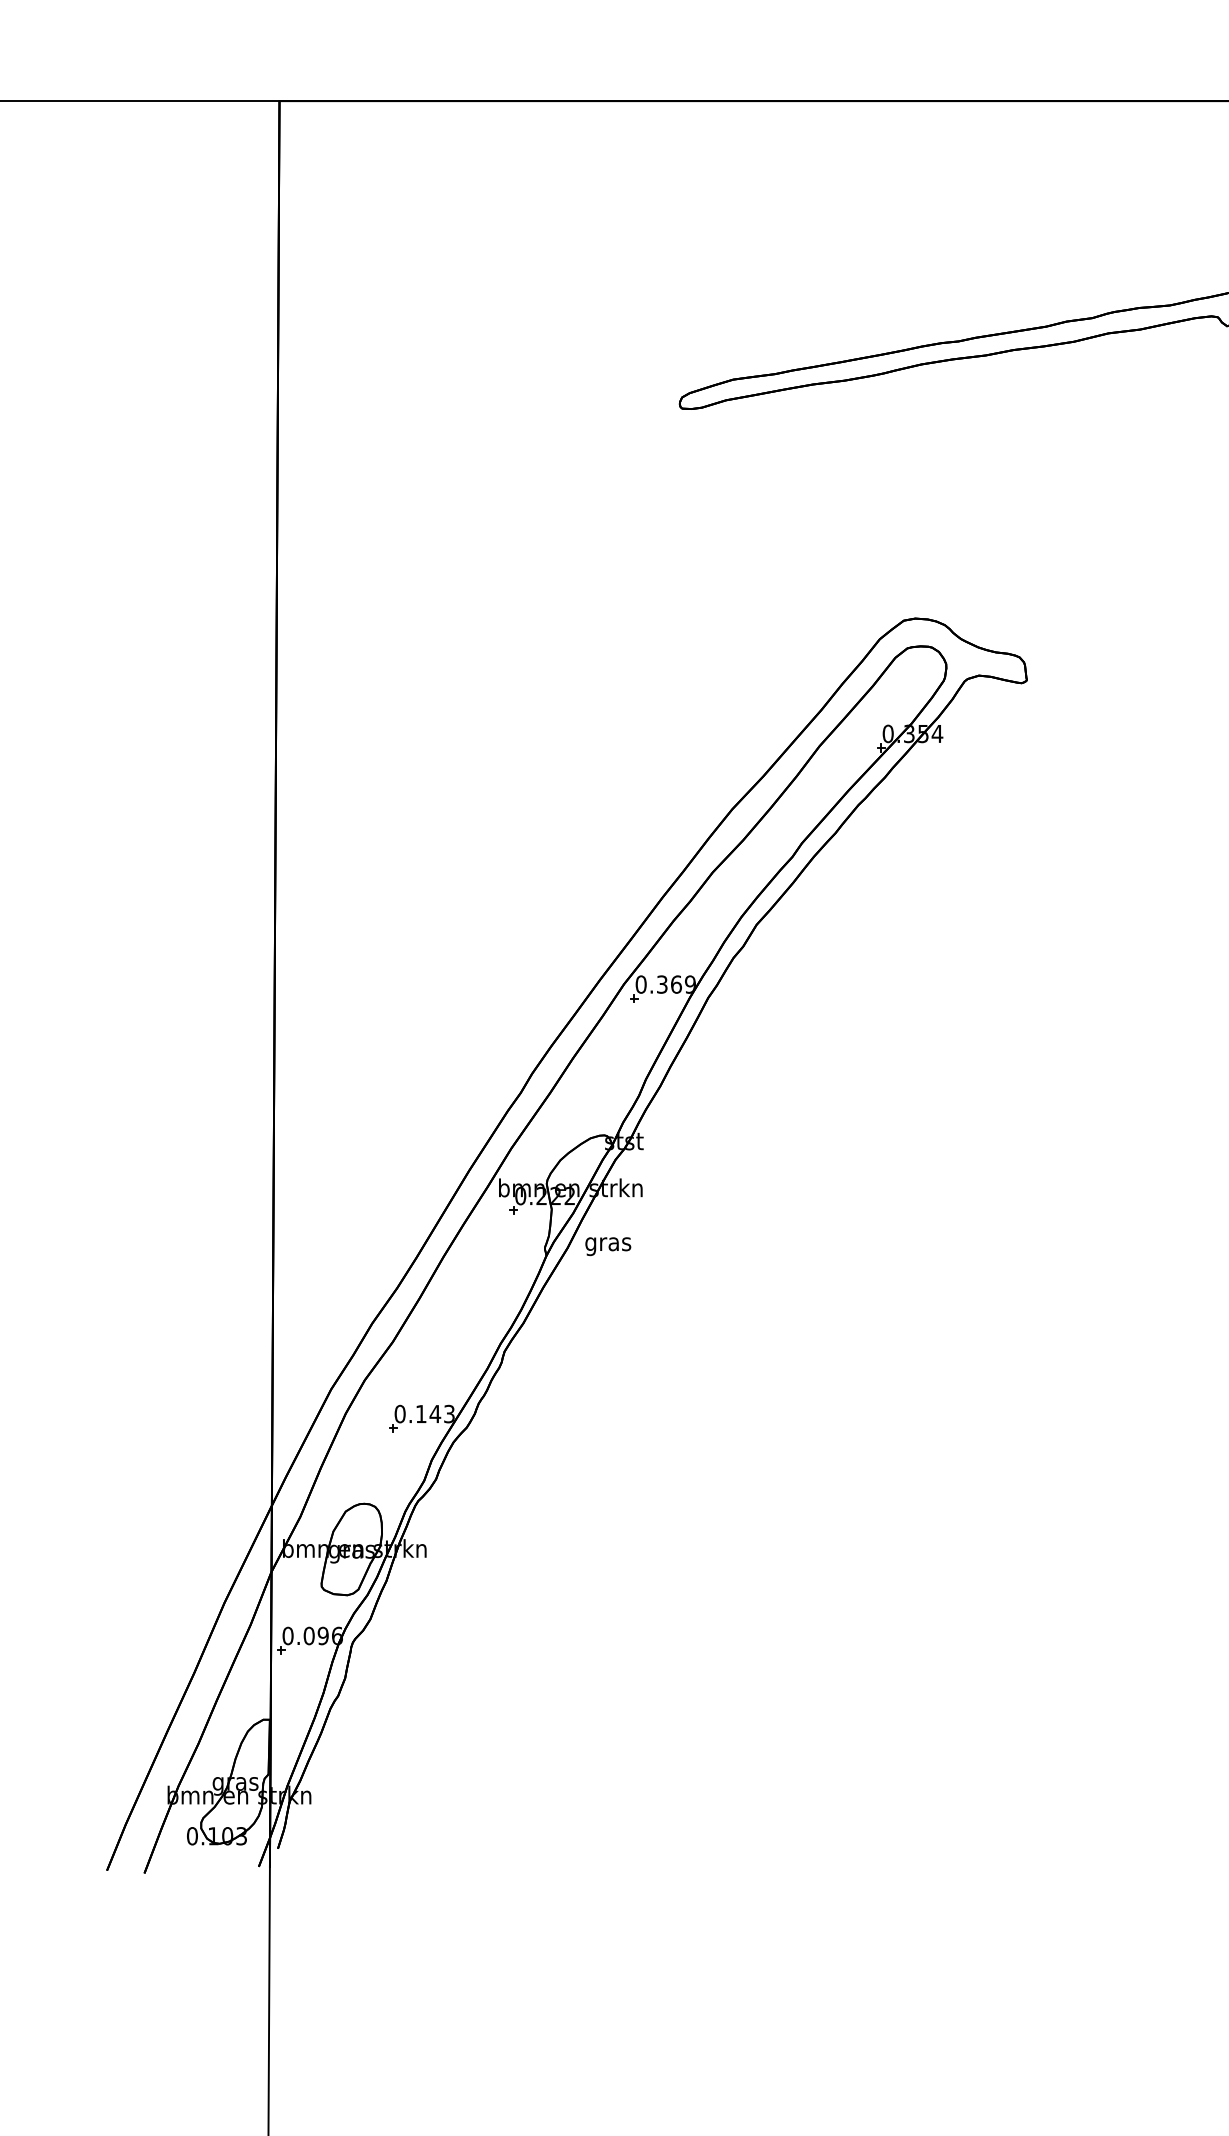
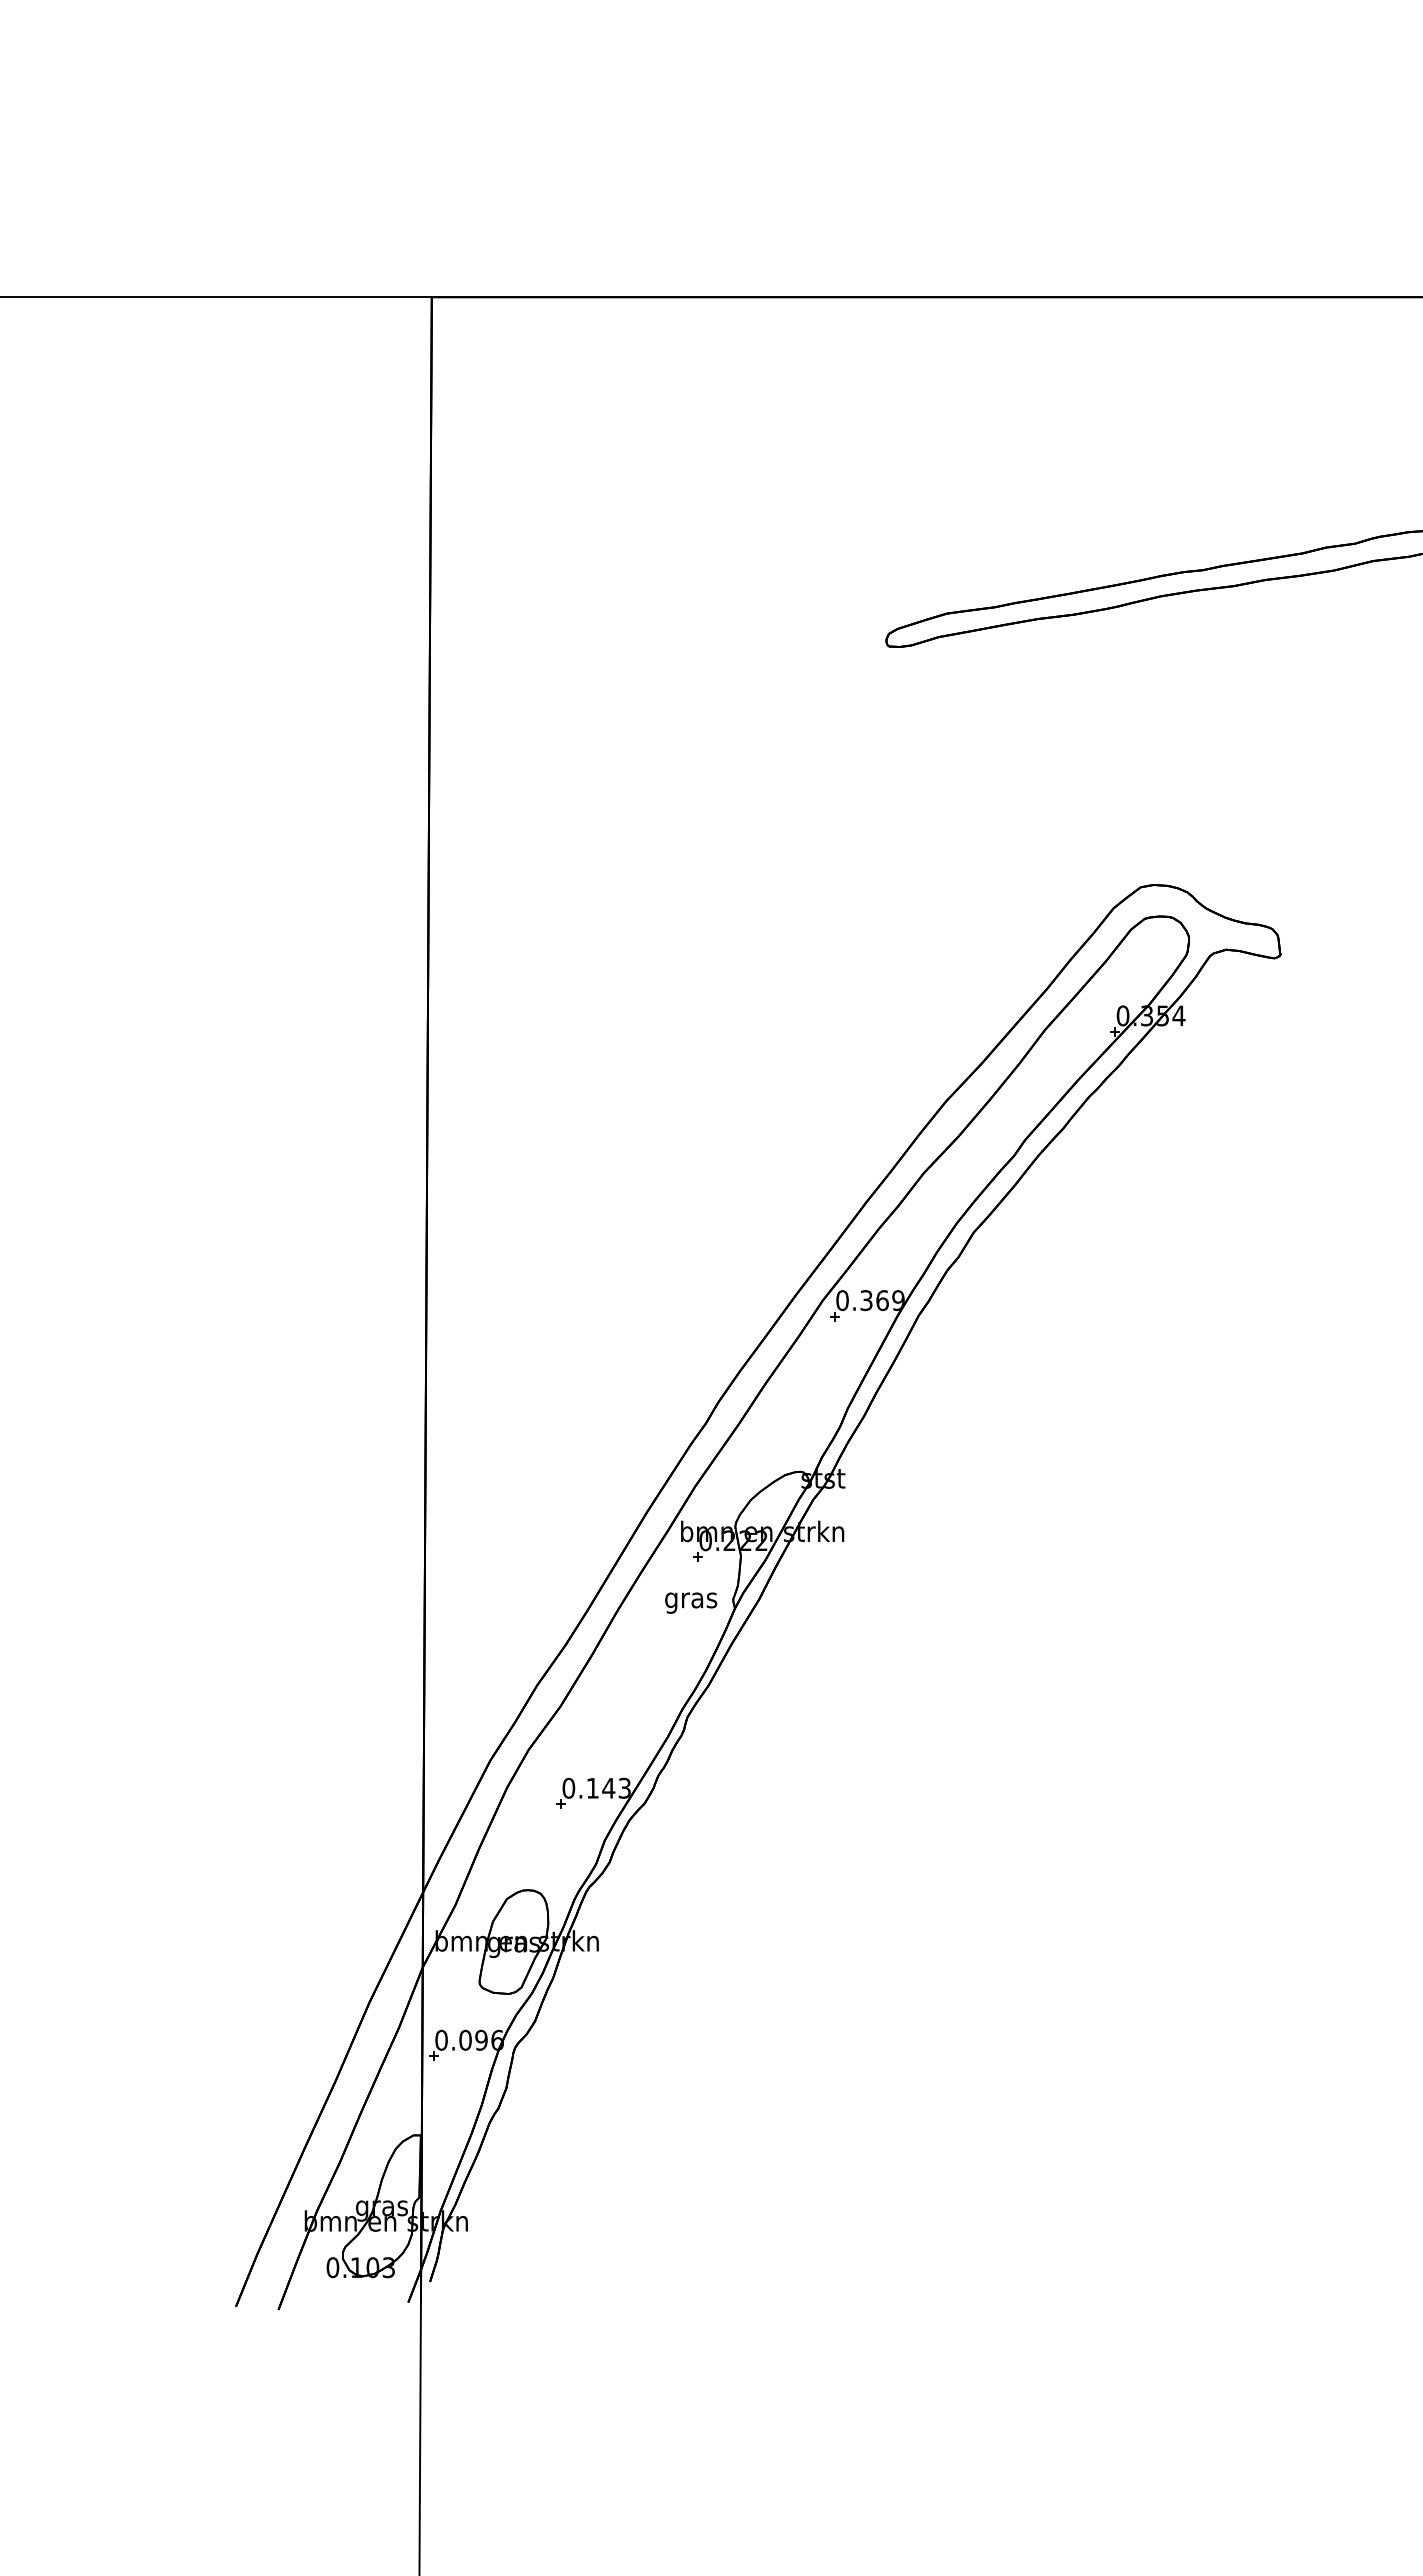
text: (608, 1246) -> (691, 1602), moved

